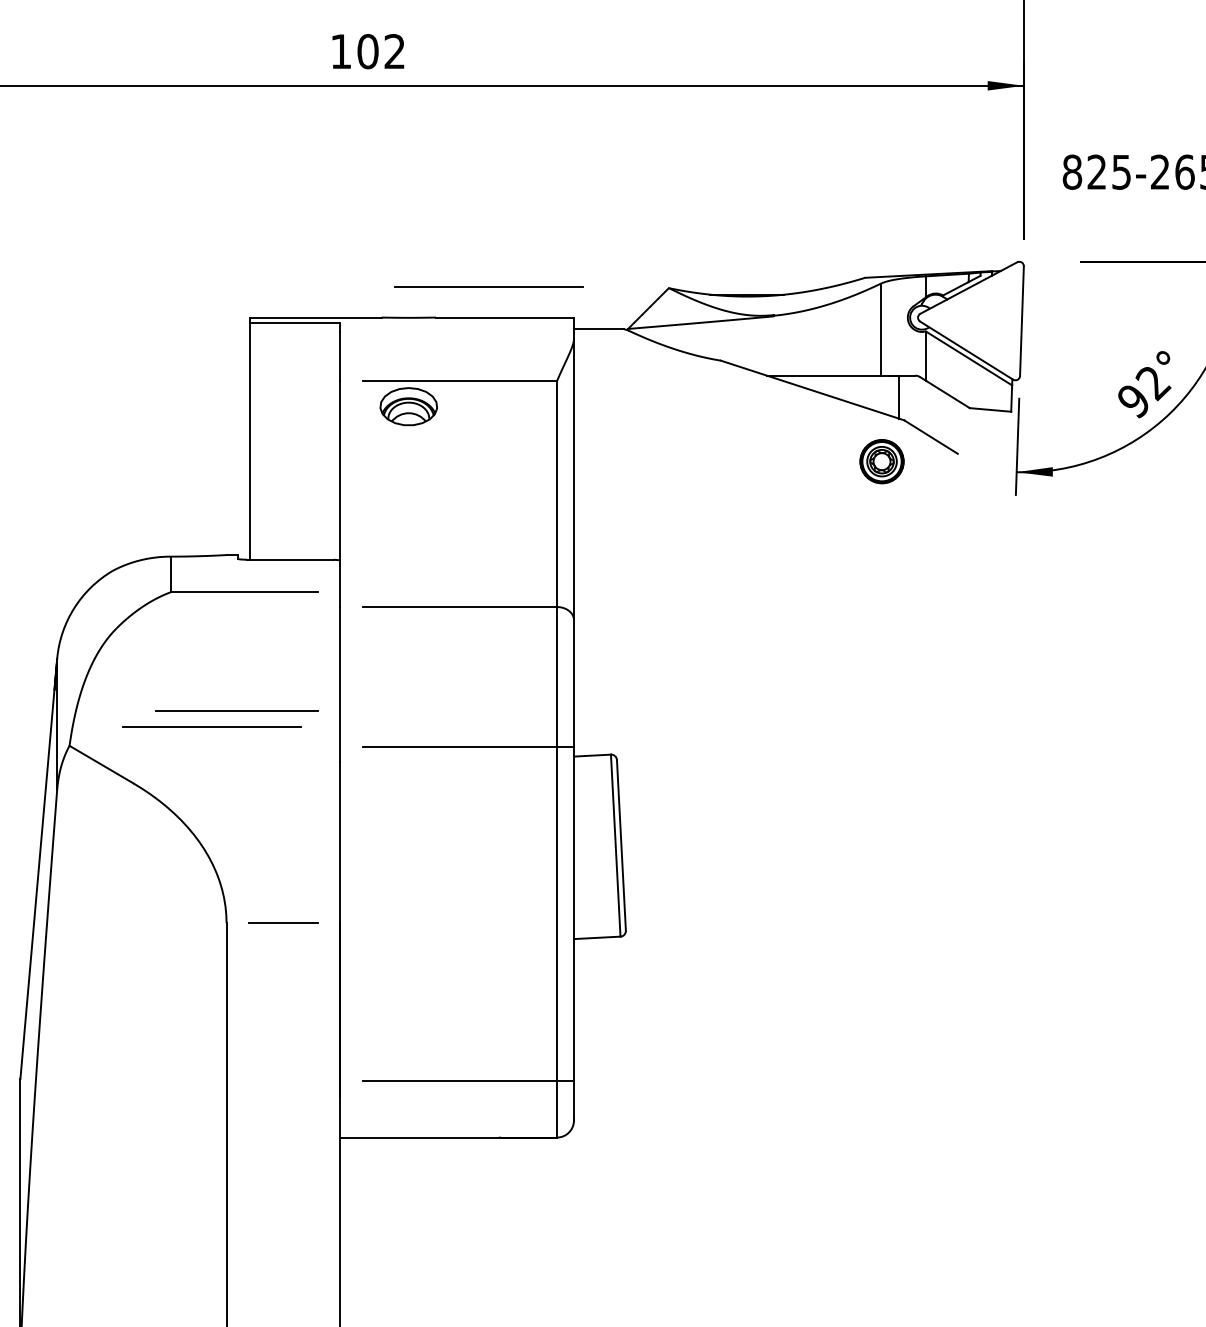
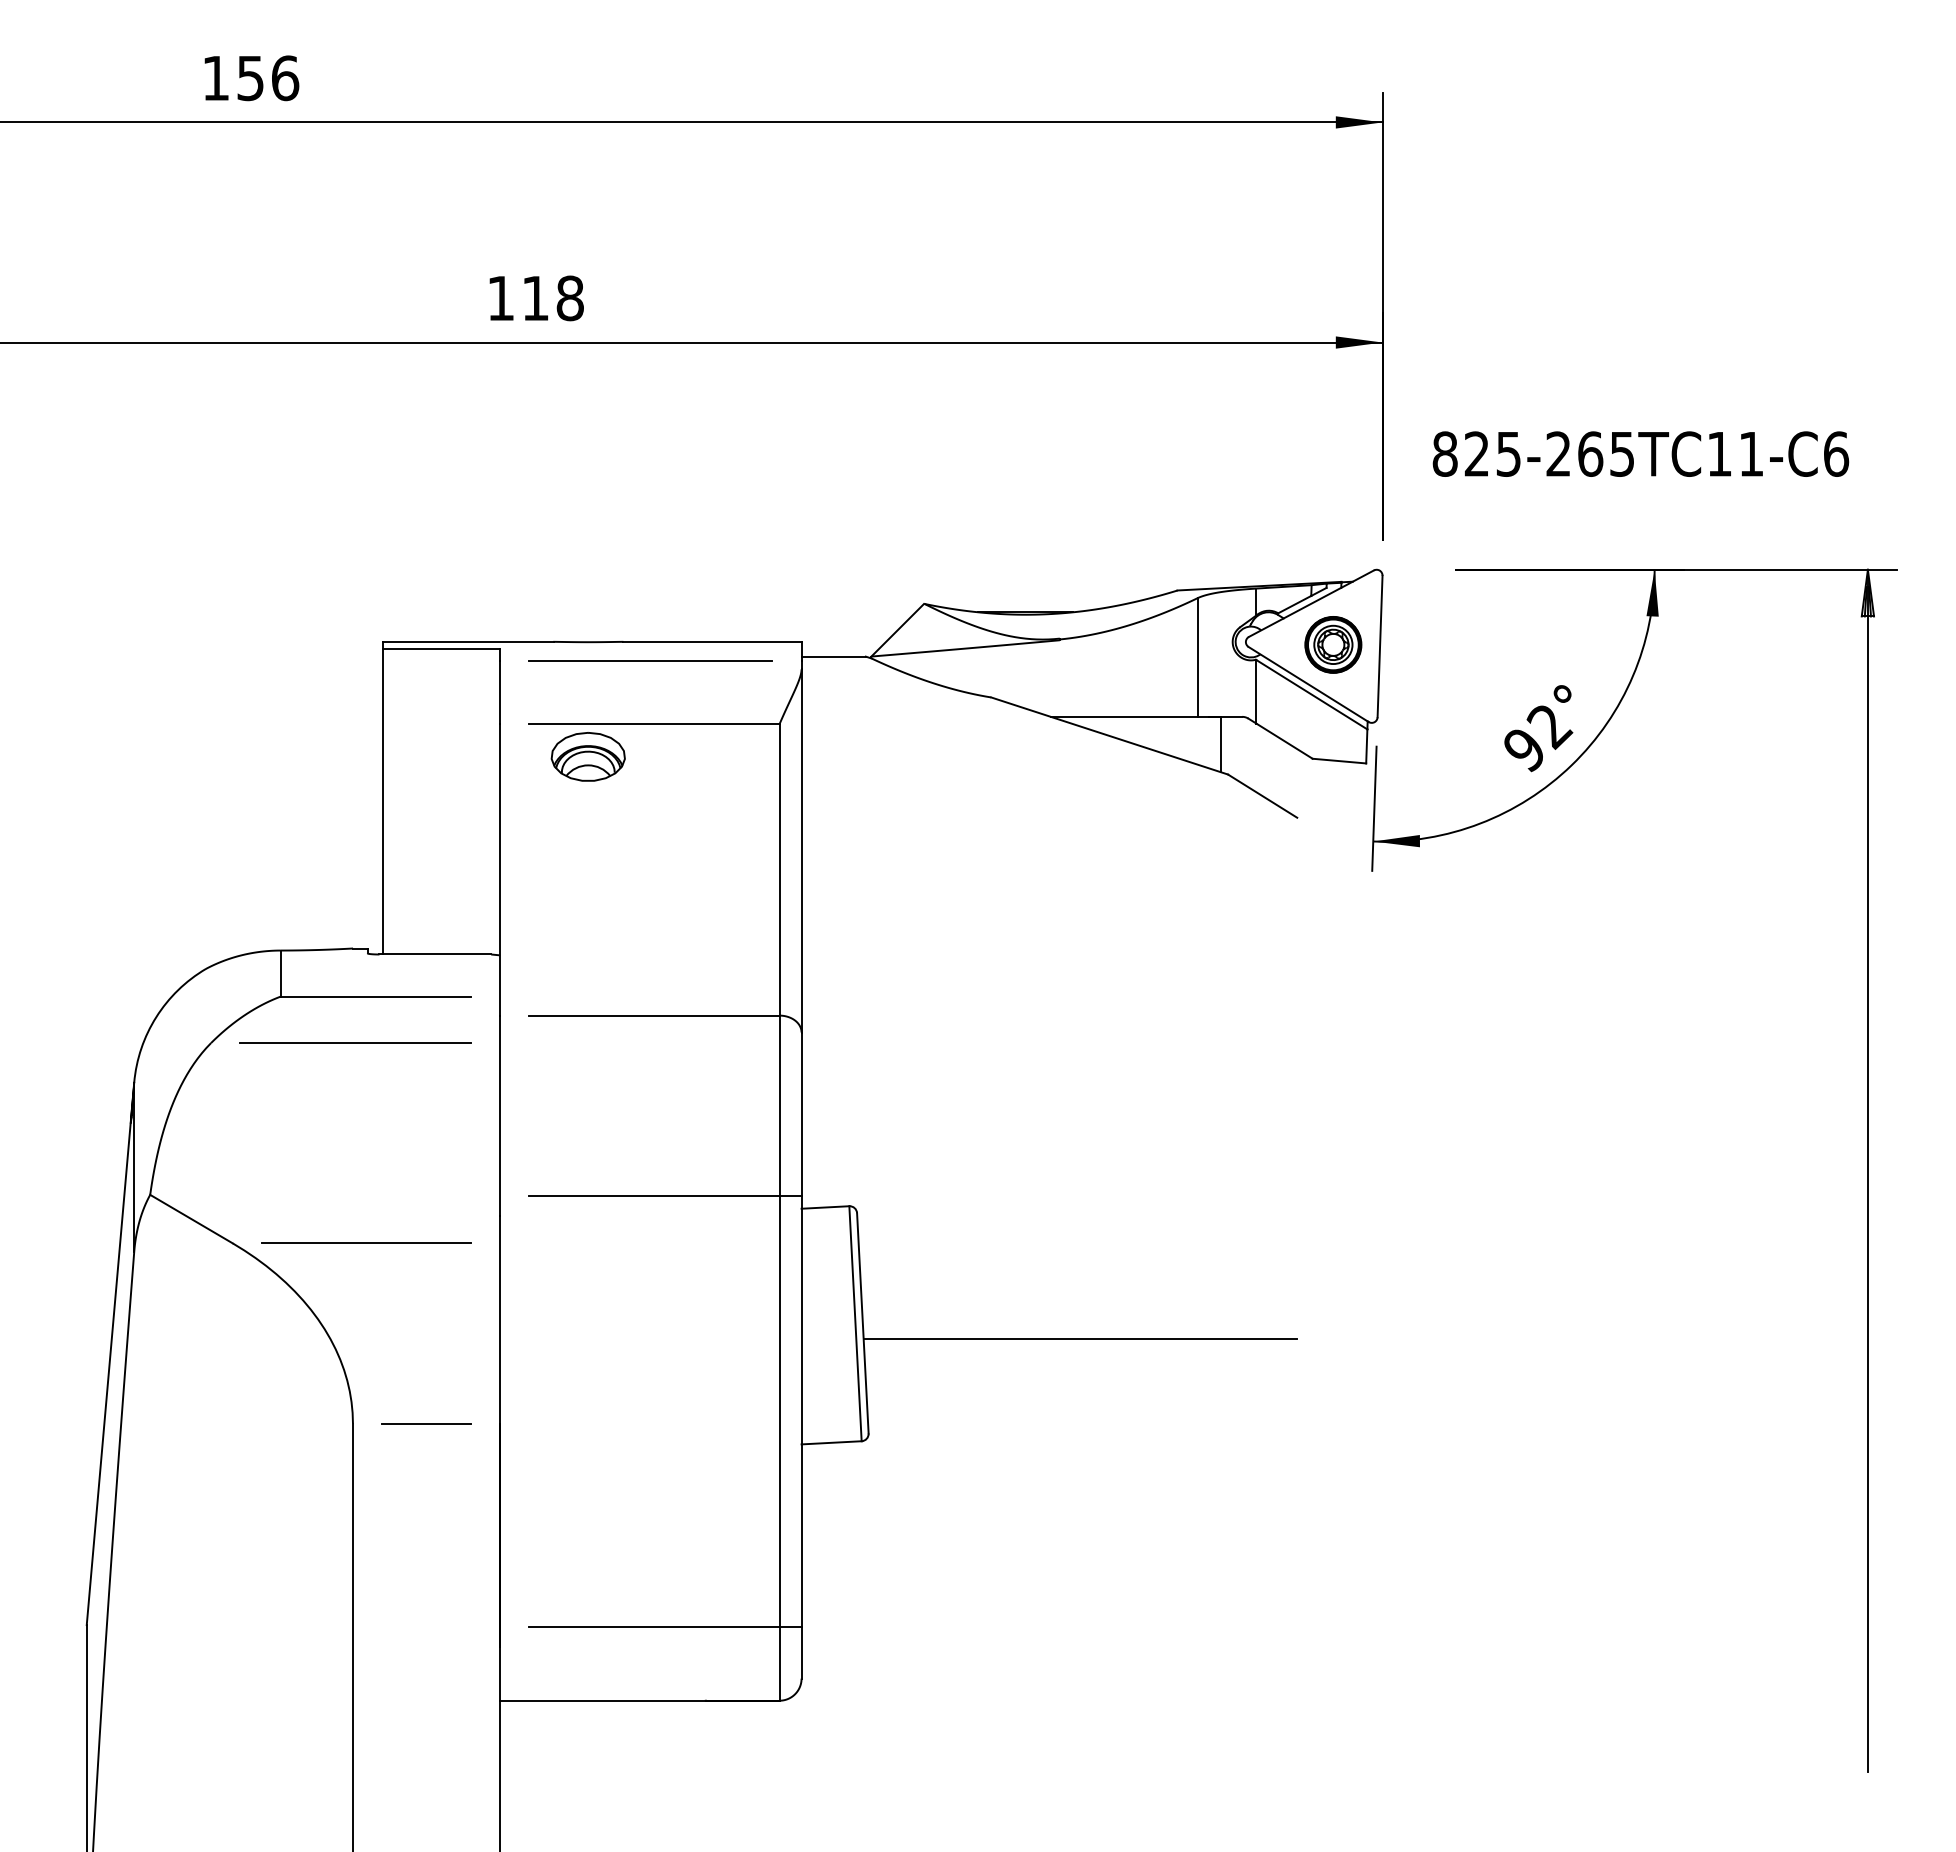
text: (381, 51) -> (552, 298), 102 -> 118
line: (488, 287) -> (650, 660), moved
part: (882, 461) -> (1333, 644), moved
line: (237, 709) -> (366, 1242), moved
line: (212, 726) -> (355, 1042), moved
line: (789, 857) -> (1080, 1339), added

